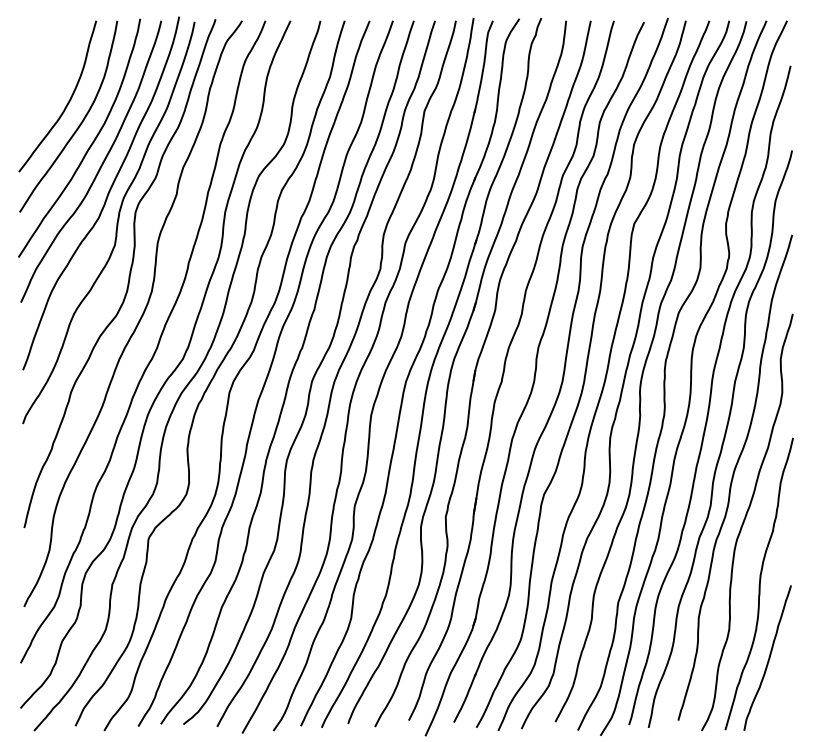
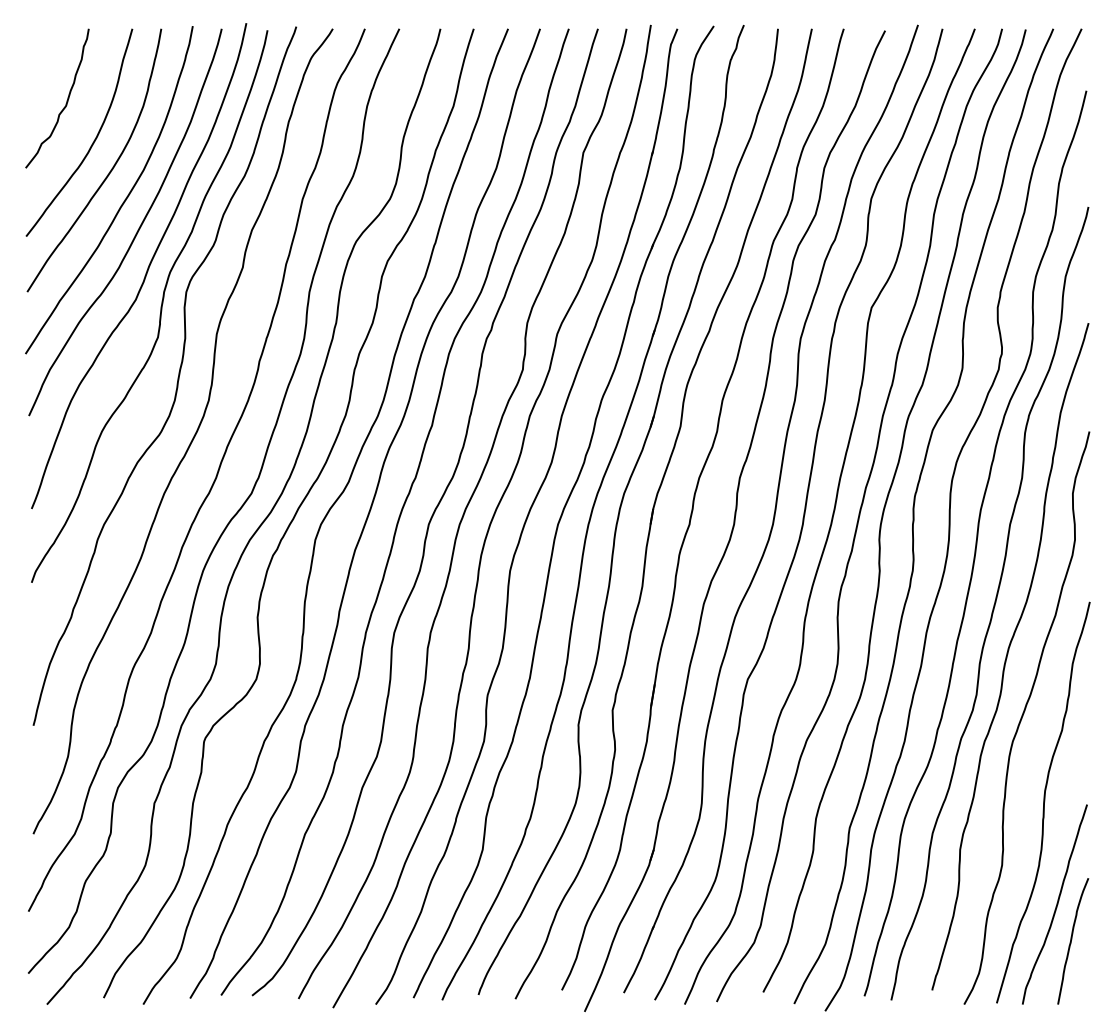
curve: (48, 72) -> (66, 100), added
curve: (779, 685) -> (1071, 941), added

